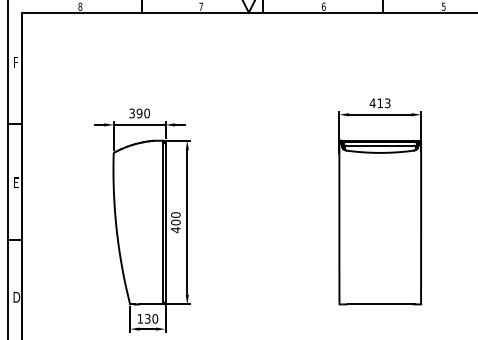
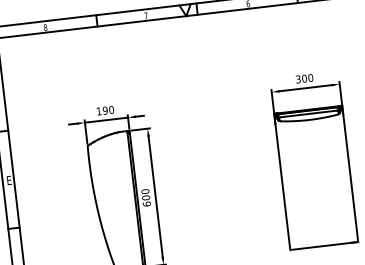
text: (379, 103) -> (303, 78), 413 -> 300
text: (131, 113) -> (98, 111), 390 -> 190
text: (175, 230) -> (146, 204), 400 -> 600

